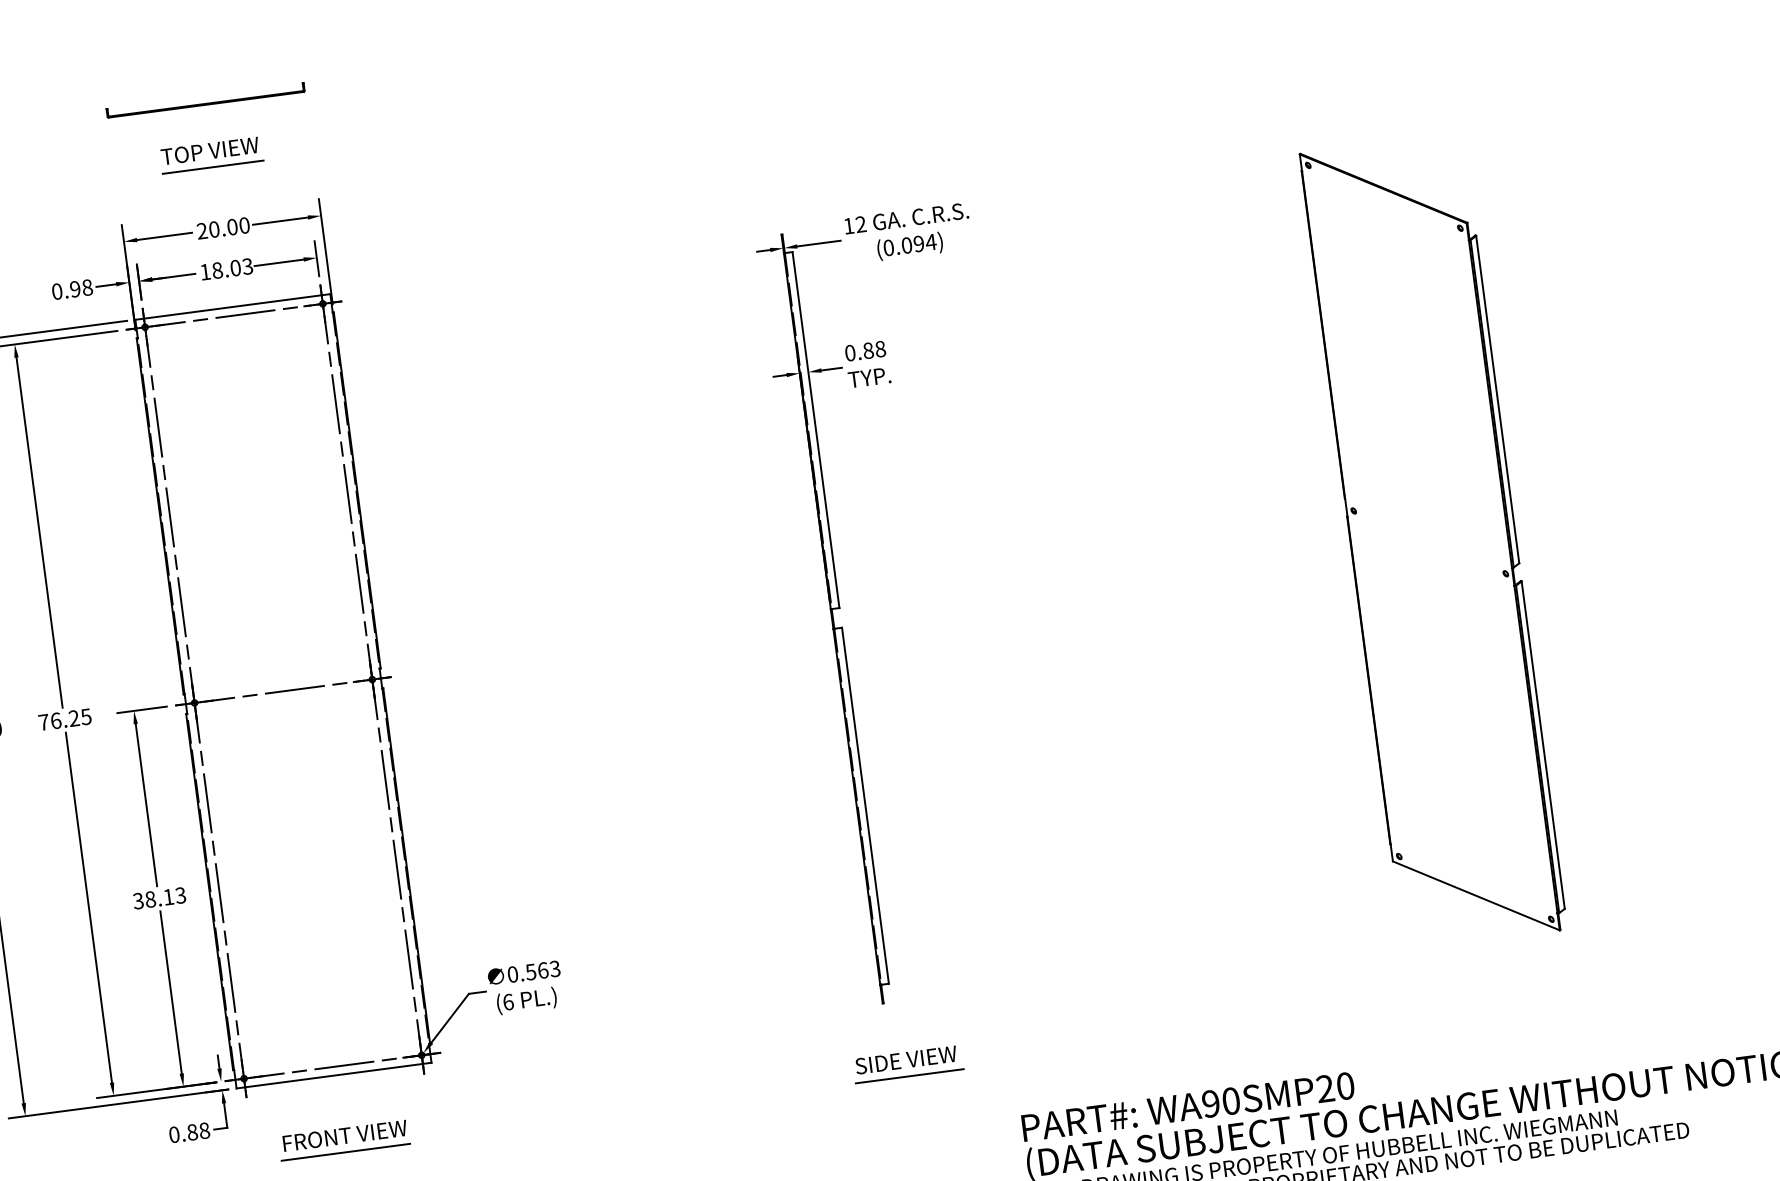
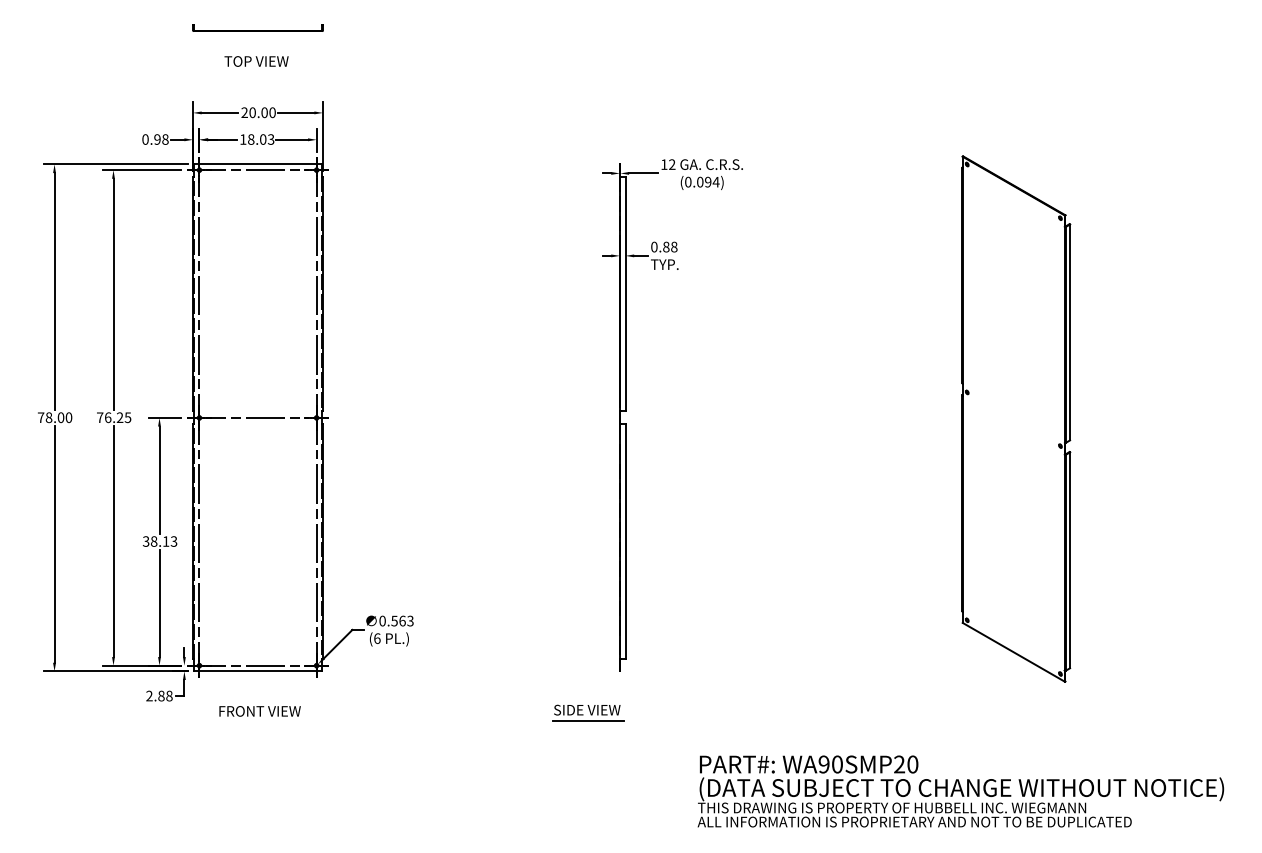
line: (213, 167) -> (257, 72), removed
part: (908, 1063) -> (588, 712), moved
text: (174, 1133) -> (149, 695), 0.88 -> 2.88
line: (344, 1153) -> (258, 722), removed

